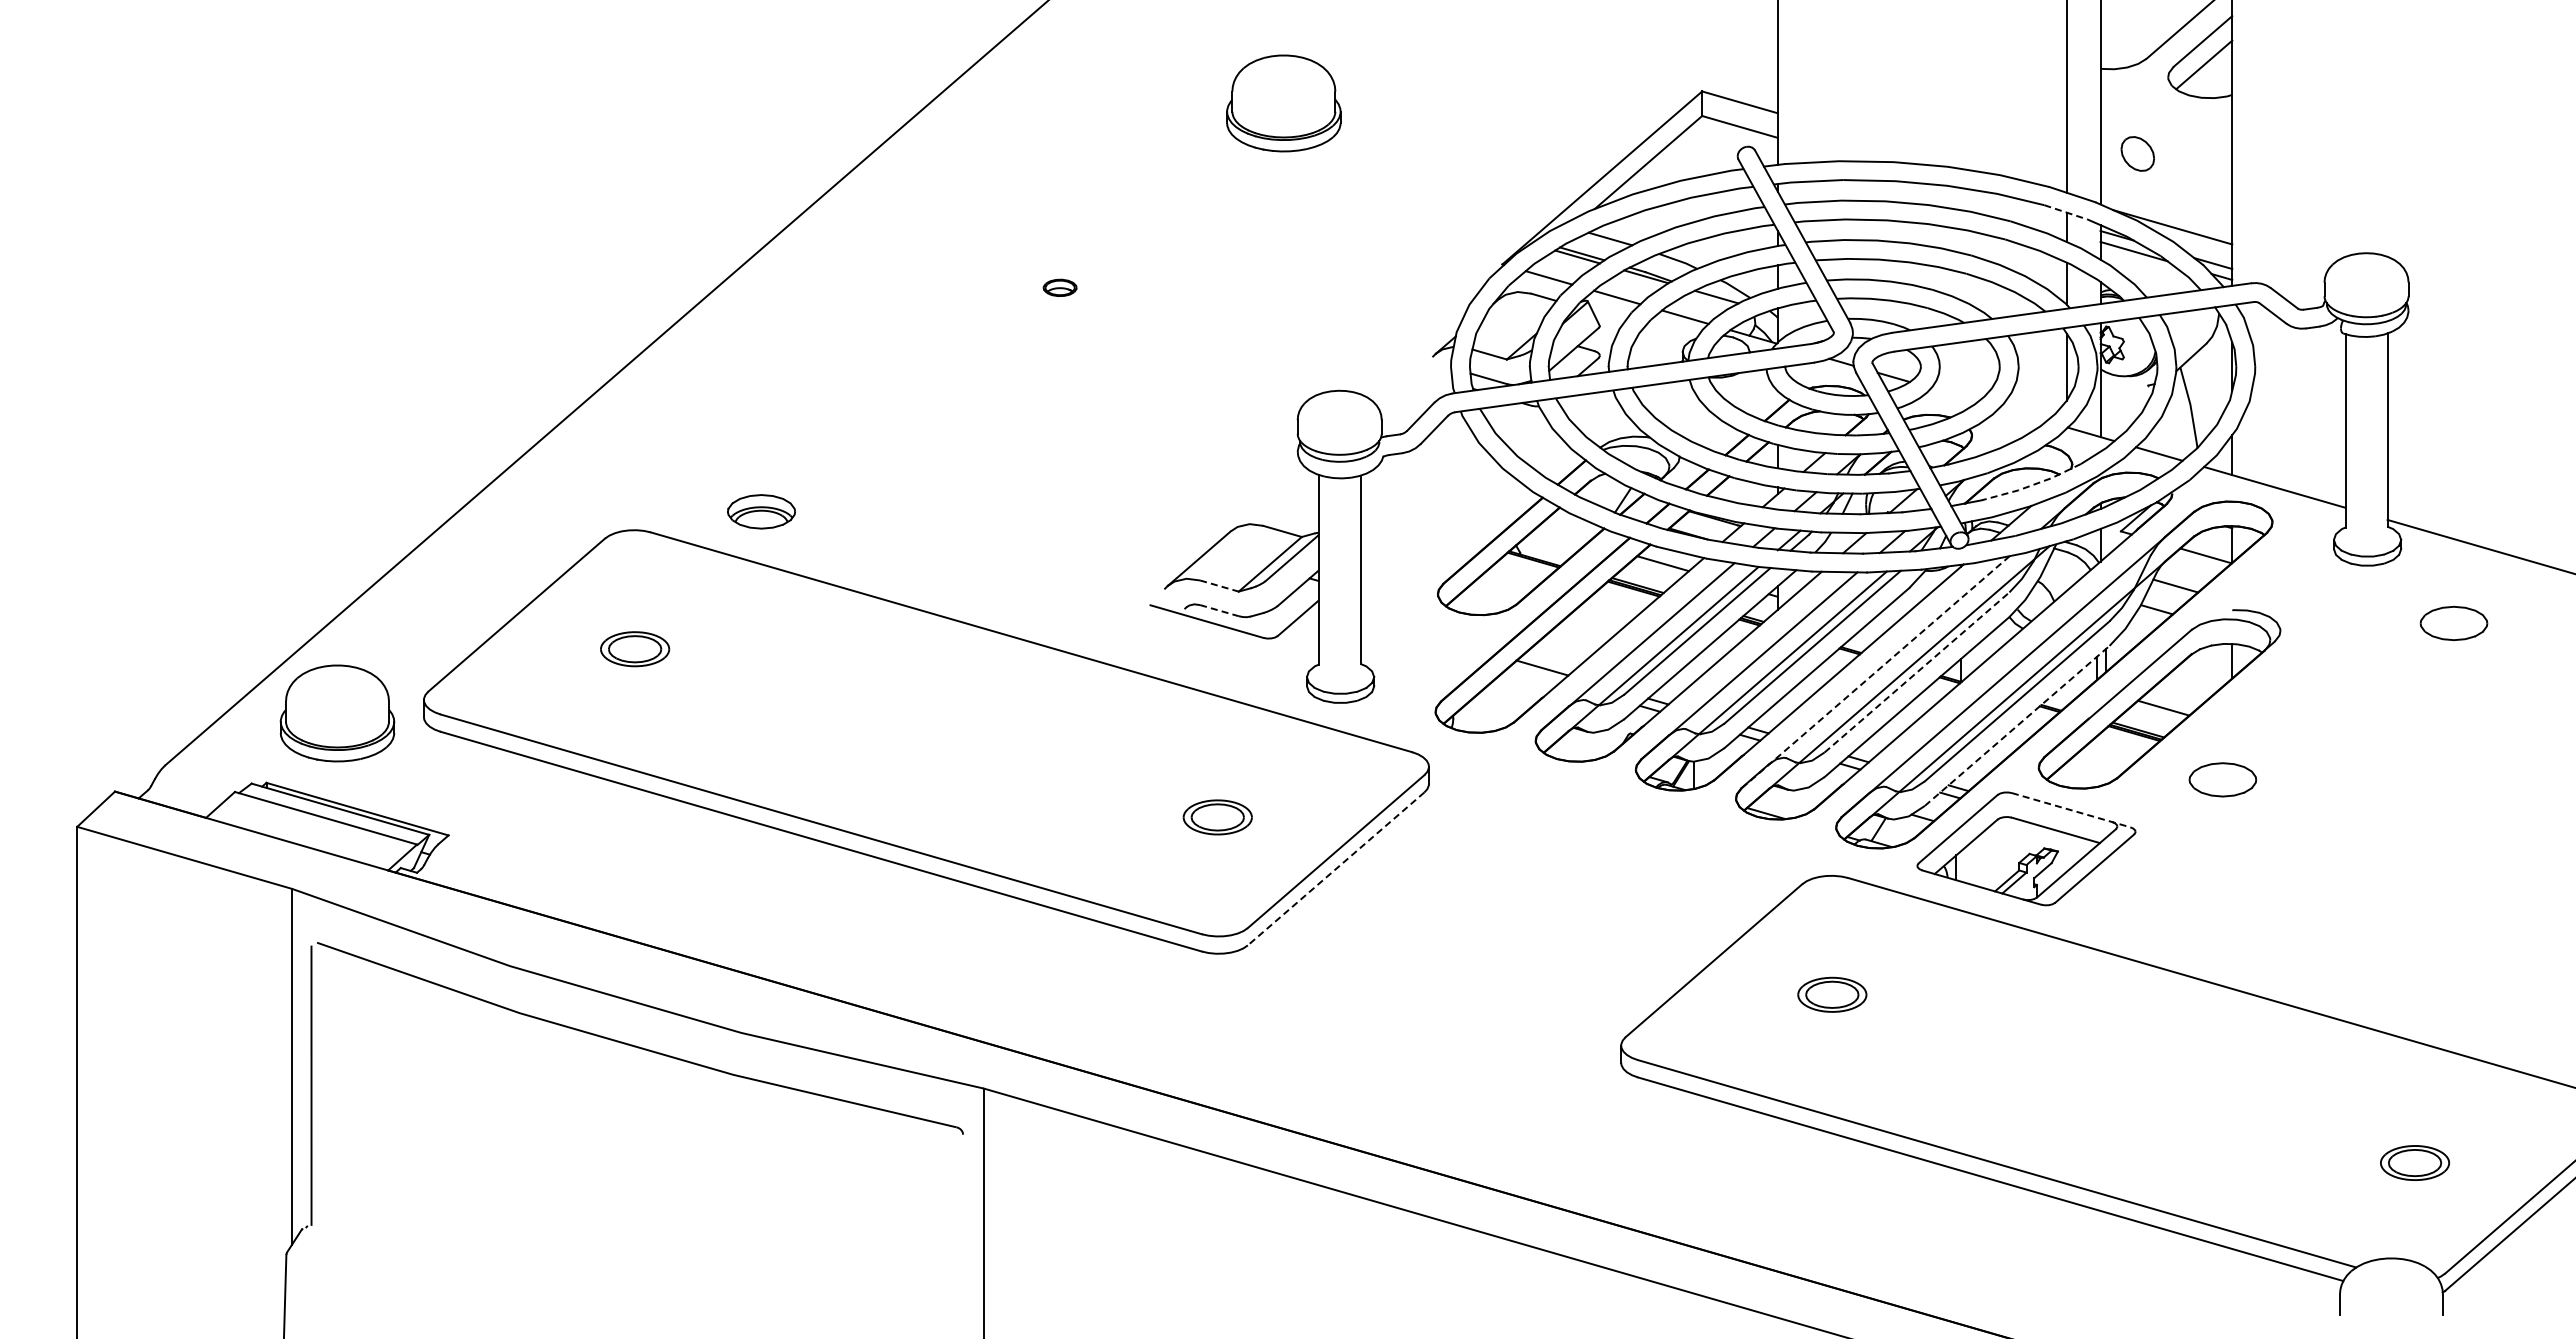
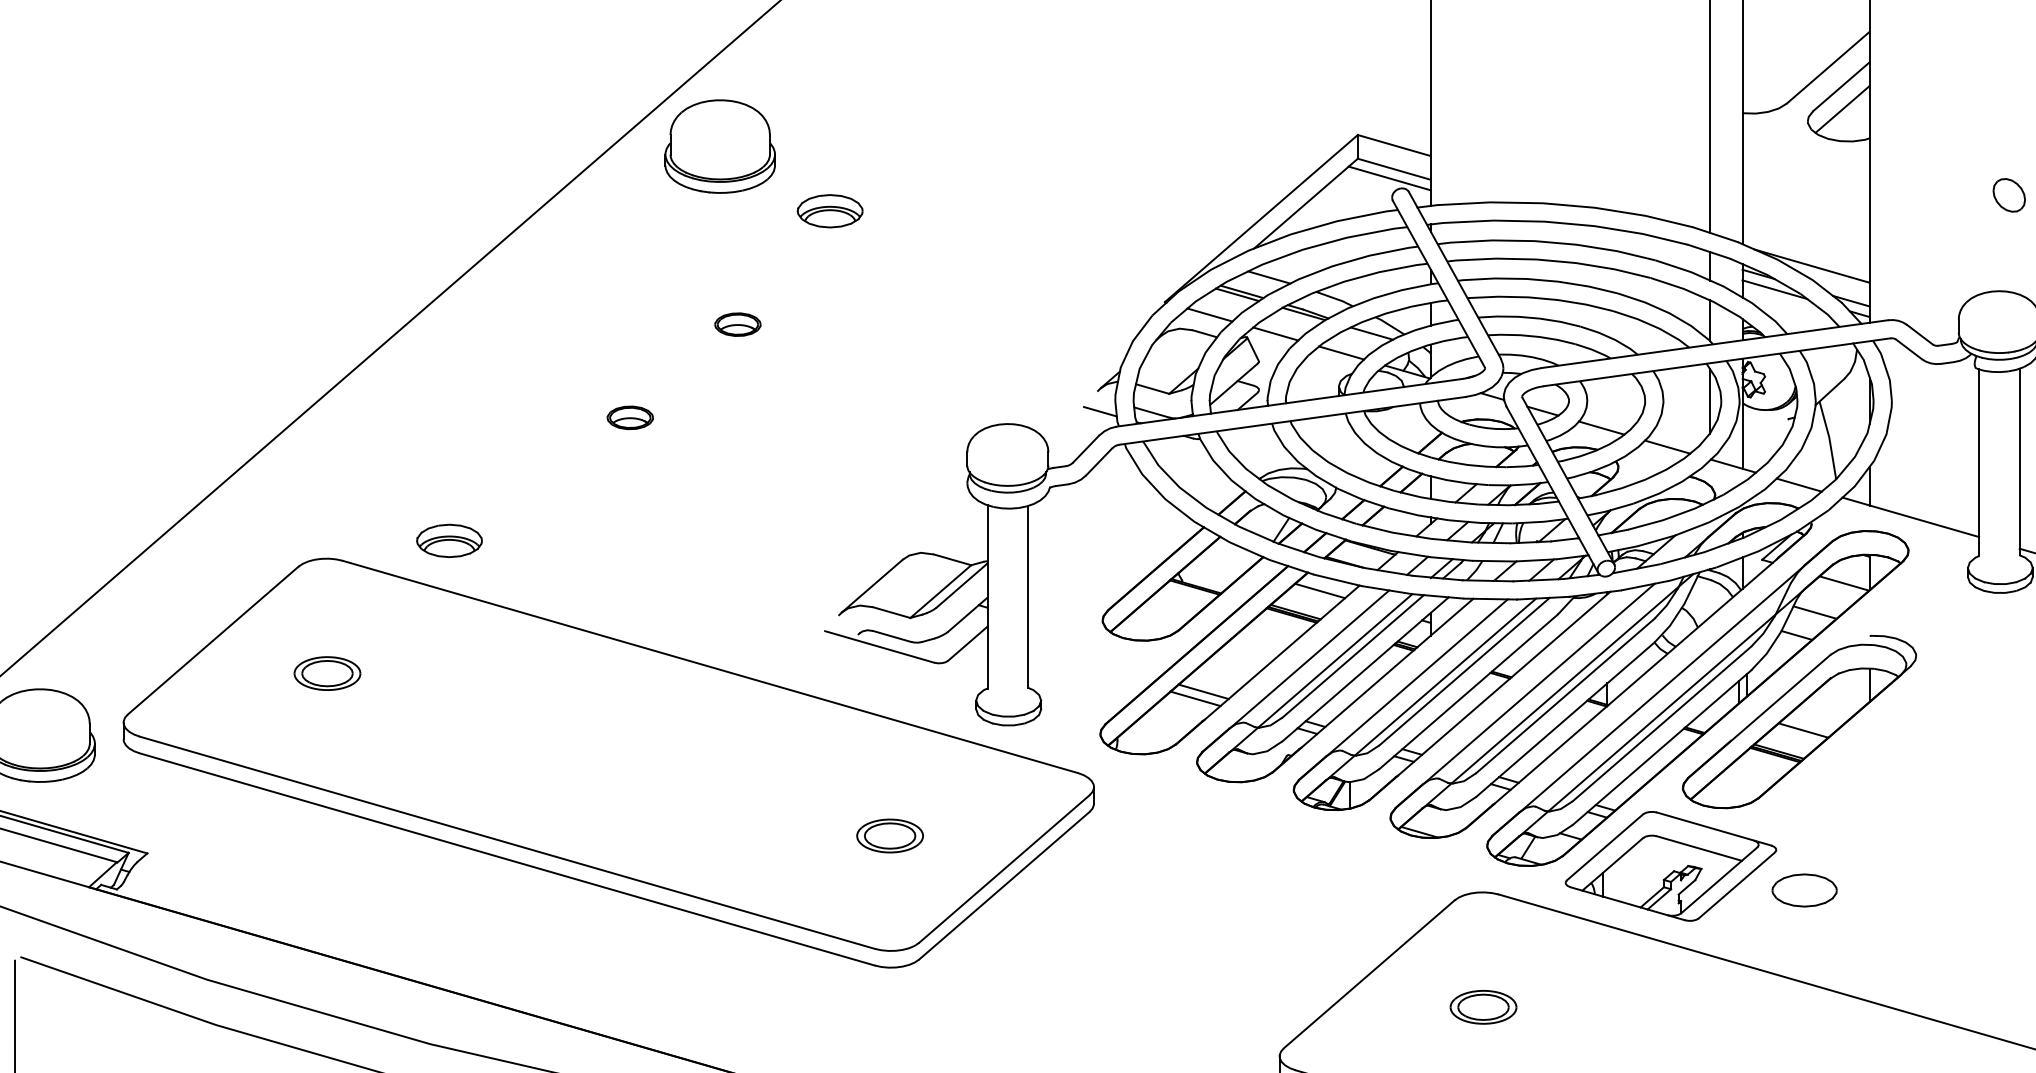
part: (1283, 103) -> (719, 146), moved
line: (1734, 136) -> (1389, 178), added
part: (2137, 153) -> (2008, 194), moved
part: (1155, 170) -> (829, 211), added
line: (2066, 212) -> (1709, 251), dashed -> solid
part: (1059, 287) -> (737, 324), size x1.43
line: (1435, 377) -> (1100, 411), added
part: (948, 383) -> (630, 417), added
line: (1954, 394) -> (1601, 427), added
line: (2022, 414) -> (1667, 446), added
line: (2032, 485) -> (1676, 515), dashed -> solid
line: (1219, 586) -> (891, 613), dashed -> solid
line: (1219, 610) -> (891, 636), dashed -> solid
line: (1876, 671) -> (1526, 695), dashed -> solid
line: (1917, 672) -> (1565, 696), dashed -> solid
line: (1534, 674) -> (1195, 698), added
line: (2017, 725) -> (1662, 747), dashed -> solid
part: (2222, 779) -> (1804, 890), moved
line: (2071, 810) -> (1714, 829), dashed -> solid
line: (1336, 868) -> (1004, 885), dashed -> solid

